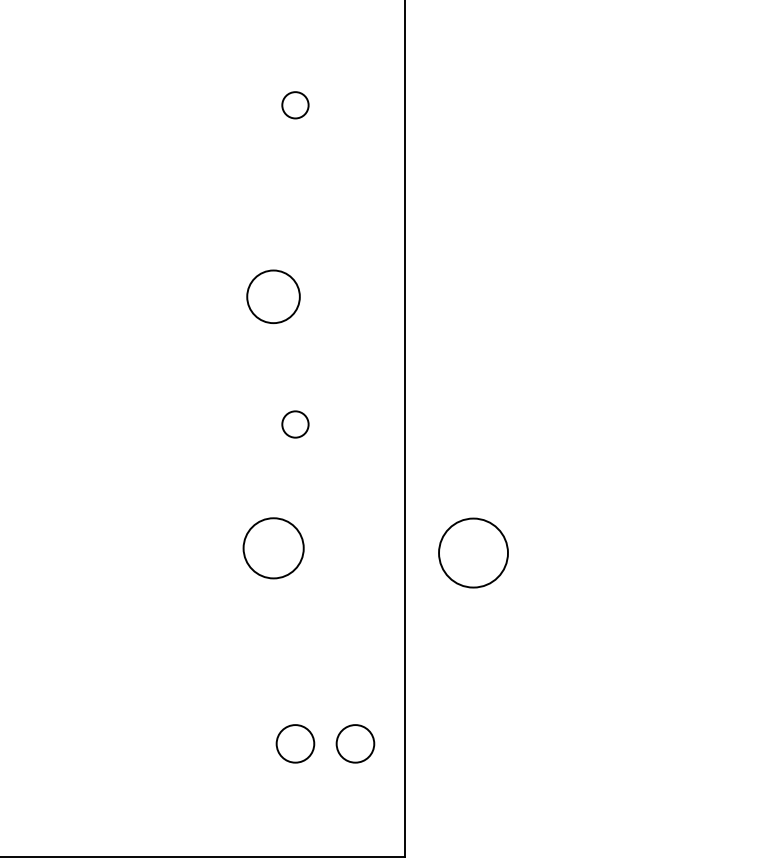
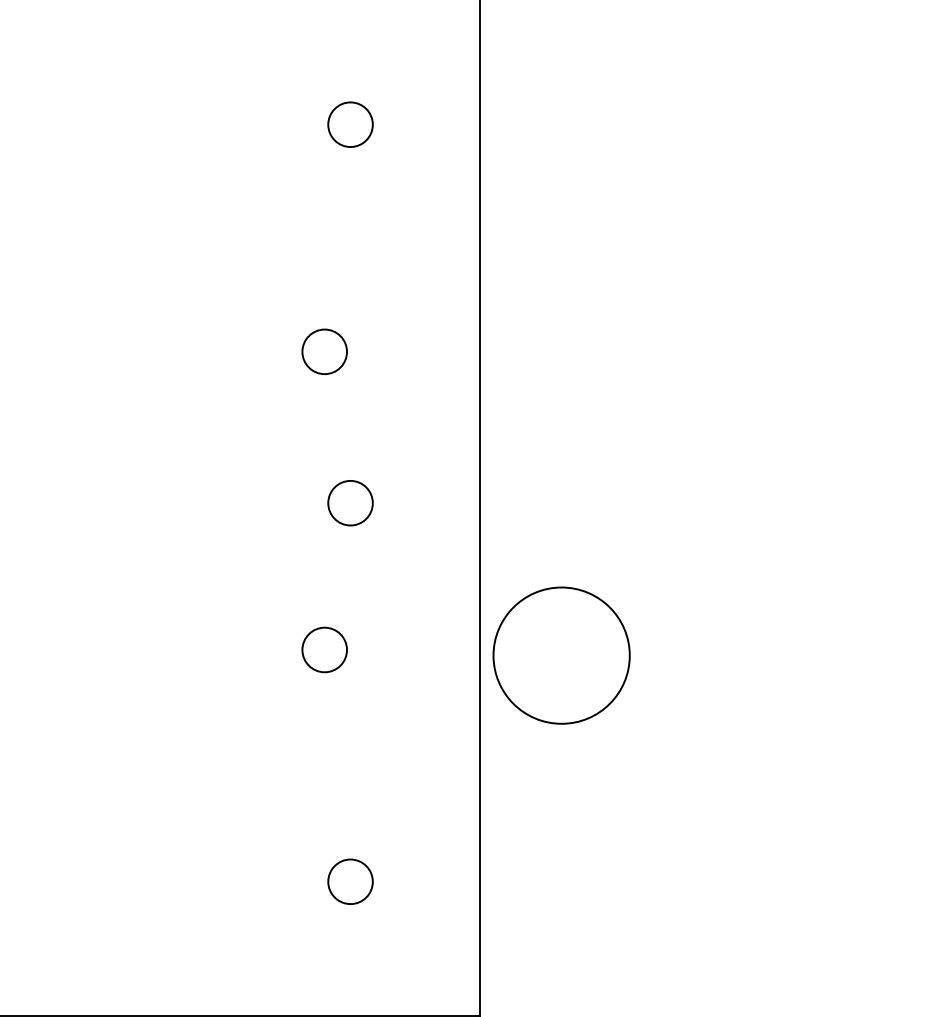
circle: (295, 105) -> (350, 124), size x1.43
circle: (273, 296) -> (324, 351), size x0.71
circle: (295, 424) -> (350, 503), size x1.43
circle: (273, 548) -> (324, 650), size x0.62
circle: (473, 552) -> (561, 654), size x1.67
circle: (355, 743) -> (421, 881), removed

